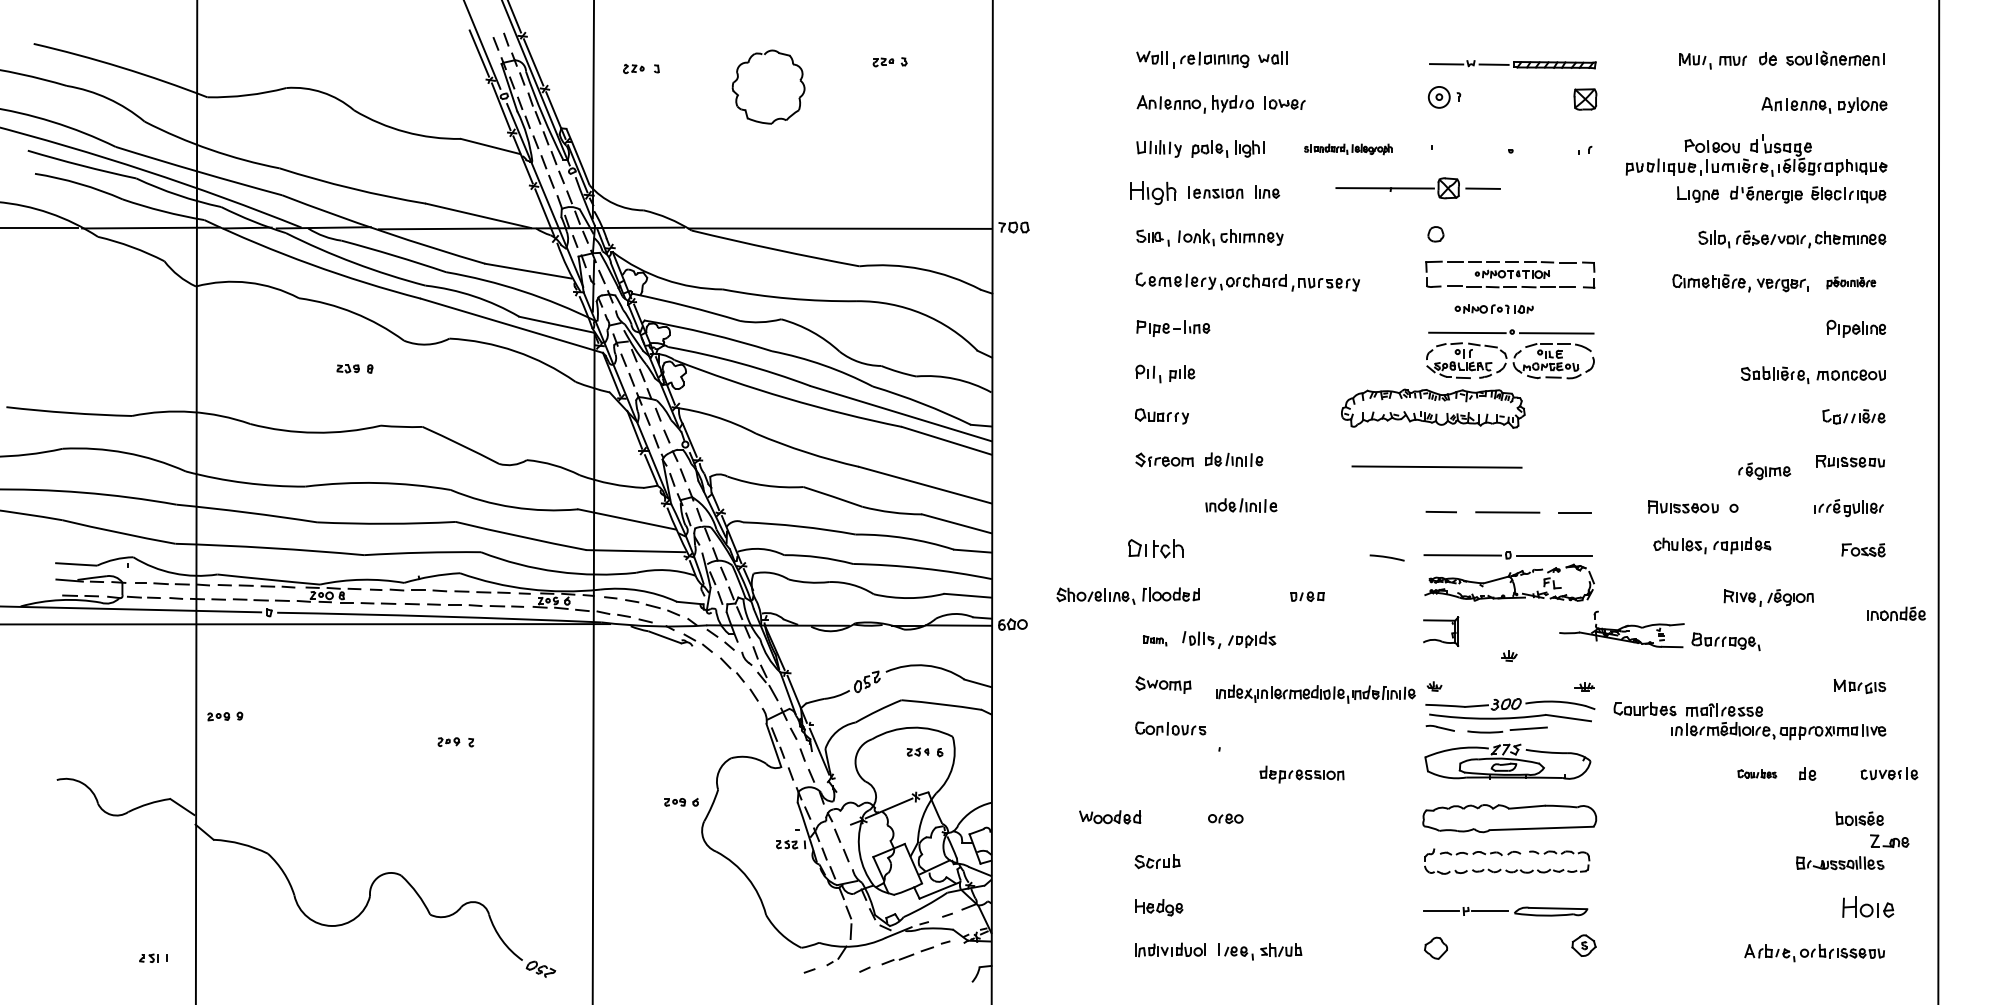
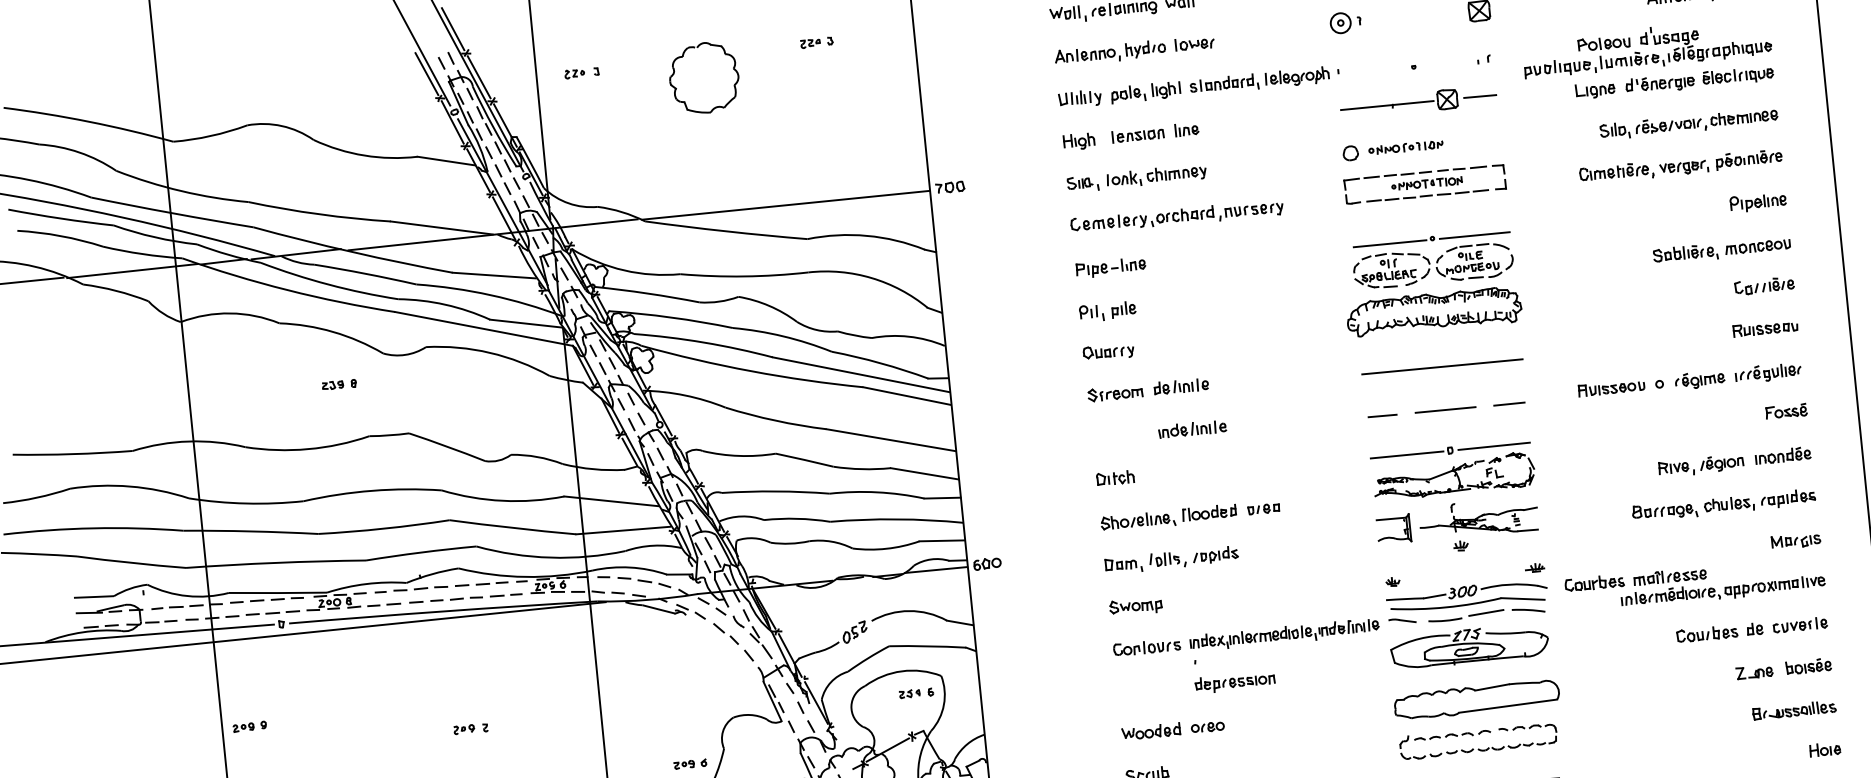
part: (1348, 149) -> (1259, 81), size x1.67
part: (1417, 188) -> (1417, 102), moved
part: (1153, 193) -> (1079, 141), size x0.71
part: (1851, 282) -> (1749, 158), size x1.43
part: (1493, 308) -> (1405, 147), moved
part: (1433, 408) -> (1434, 311), moved
line: (1436, 466) -> (1441, 366), moved
part: (1764, 471) -> (1699, 380), moved
part: (1712, 545) -> (1760, 501), moved
part: (1155, 548) -> (1115, 478), size x0.71
line: (1386, 557) -> (1527, 610), moved
part: (1127, 595) -> (1168, 517), moved
part: (1896, 613) -> (1783, 455), moved
part: (1621, 629) -> (1478, 518), moved
part: (1154, 640) -> (1123, 565), size x1.67
part: (1315, 693) -> (1284, 634), moved
part: (1757, 773) -> (1707, 633), size x1.67
part: (1889, 773) -> (1800, 624), moved
part: (1301, 774) -> (1234, 682), moved
part: (1110, 817) -> (1151, 731), moved
part: (1889, 840) -> (1754, 671), moved
part: (1867, 907) -> (1824, 749), size x0.62

